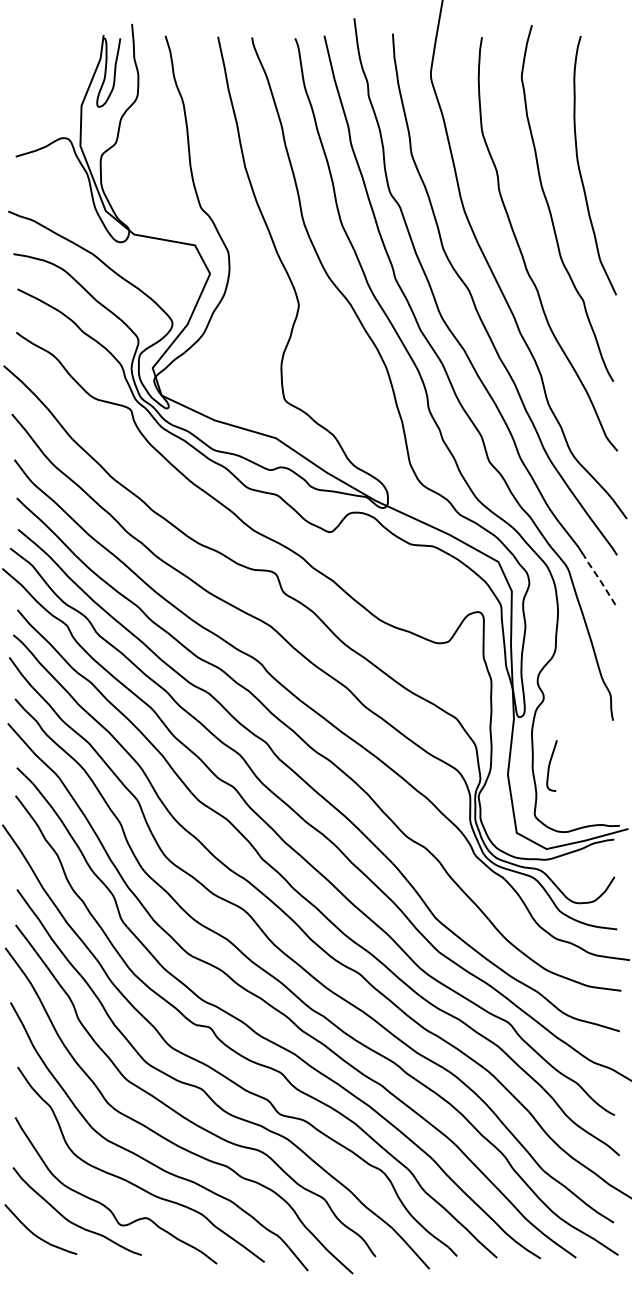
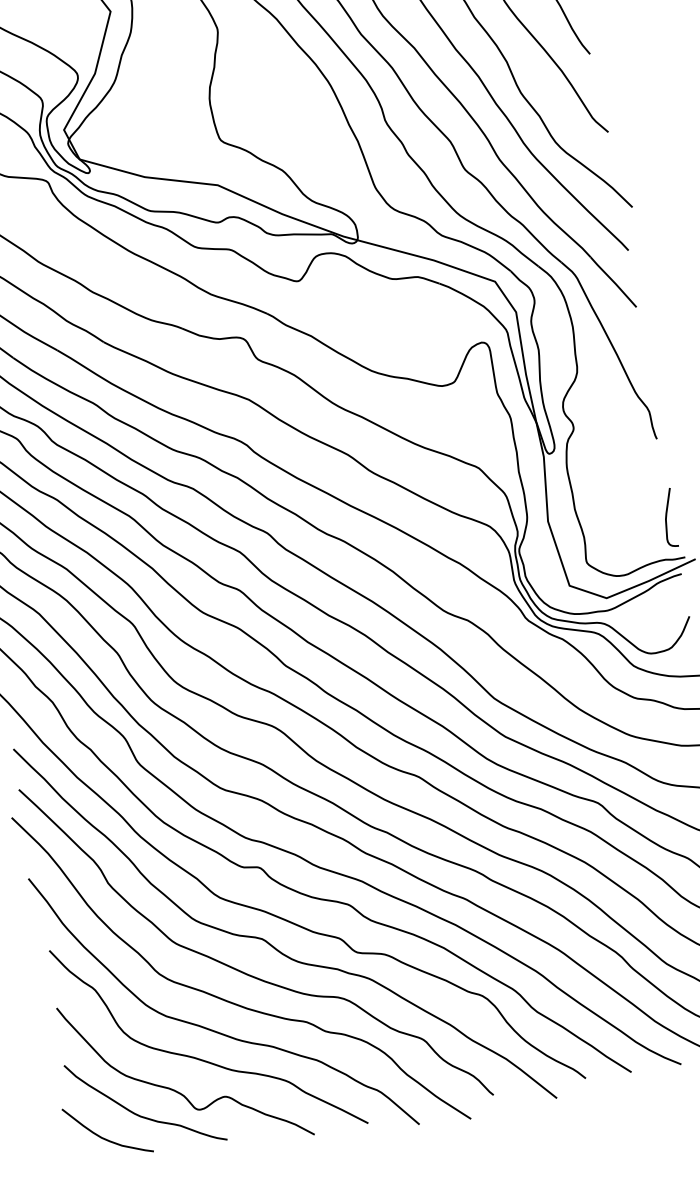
line: (600, 580) -> (614, 282), dashed -> solid
curve: (550, 765) -> (667, 517), moved

